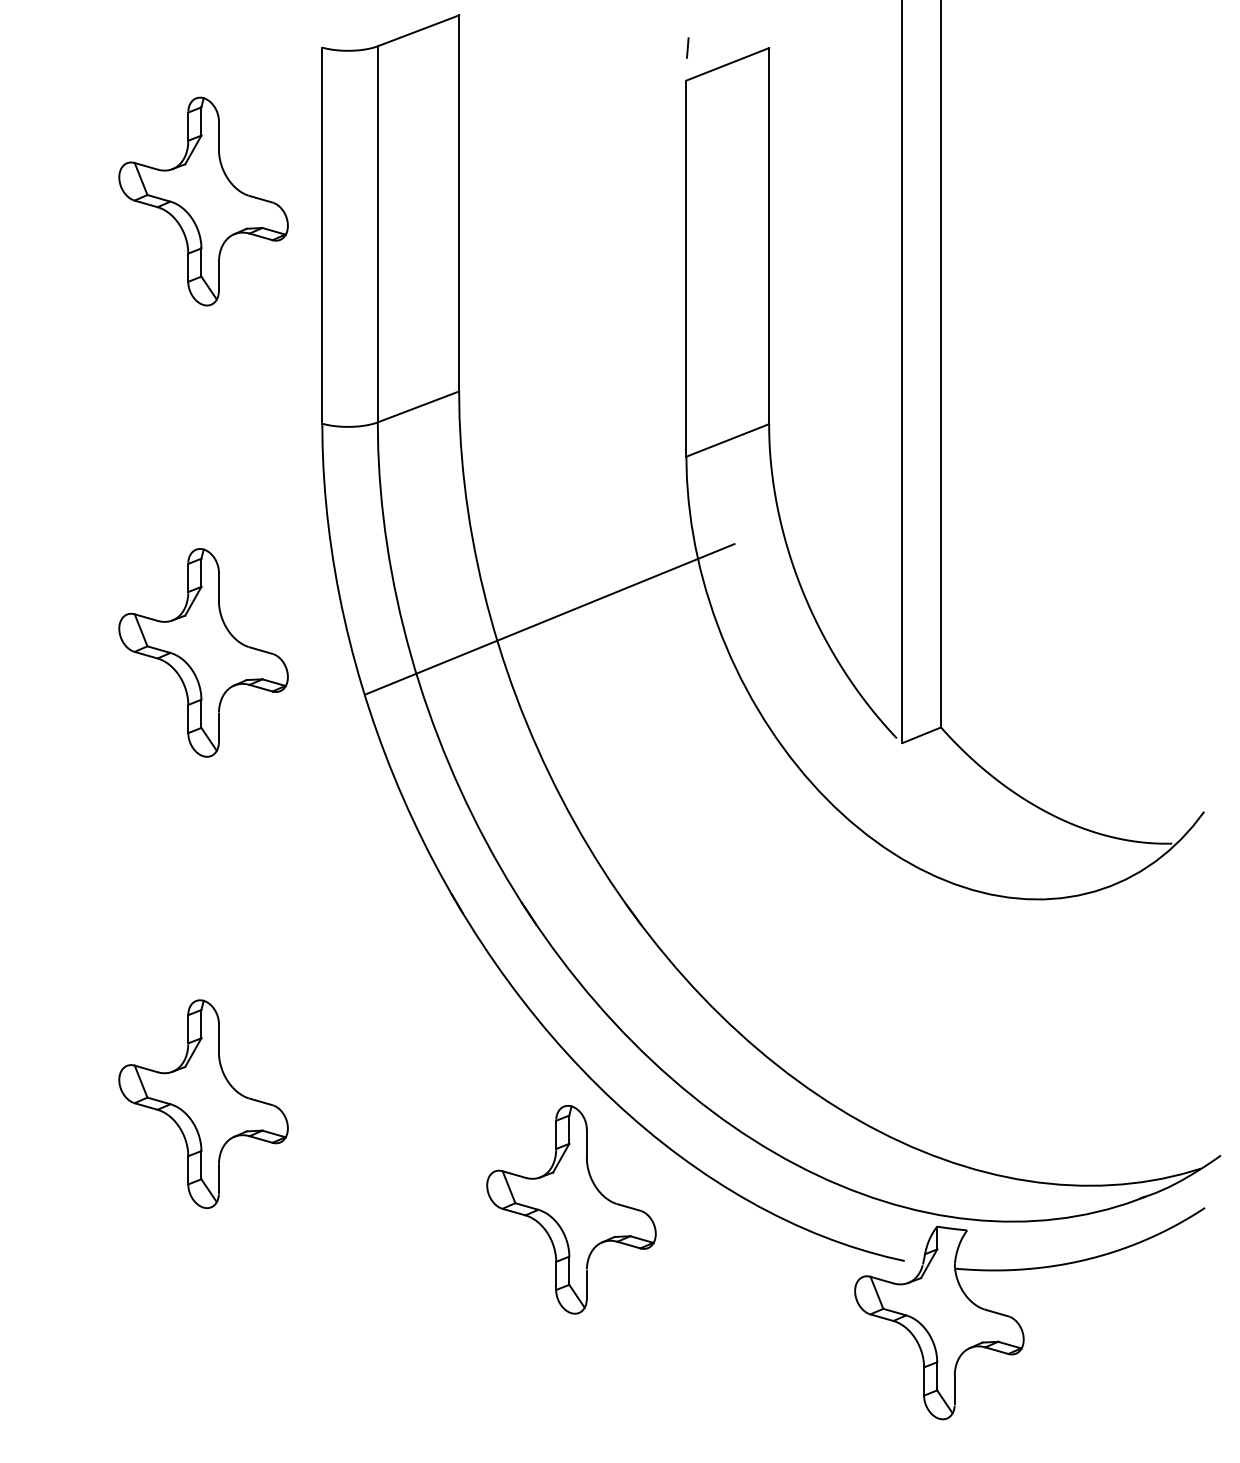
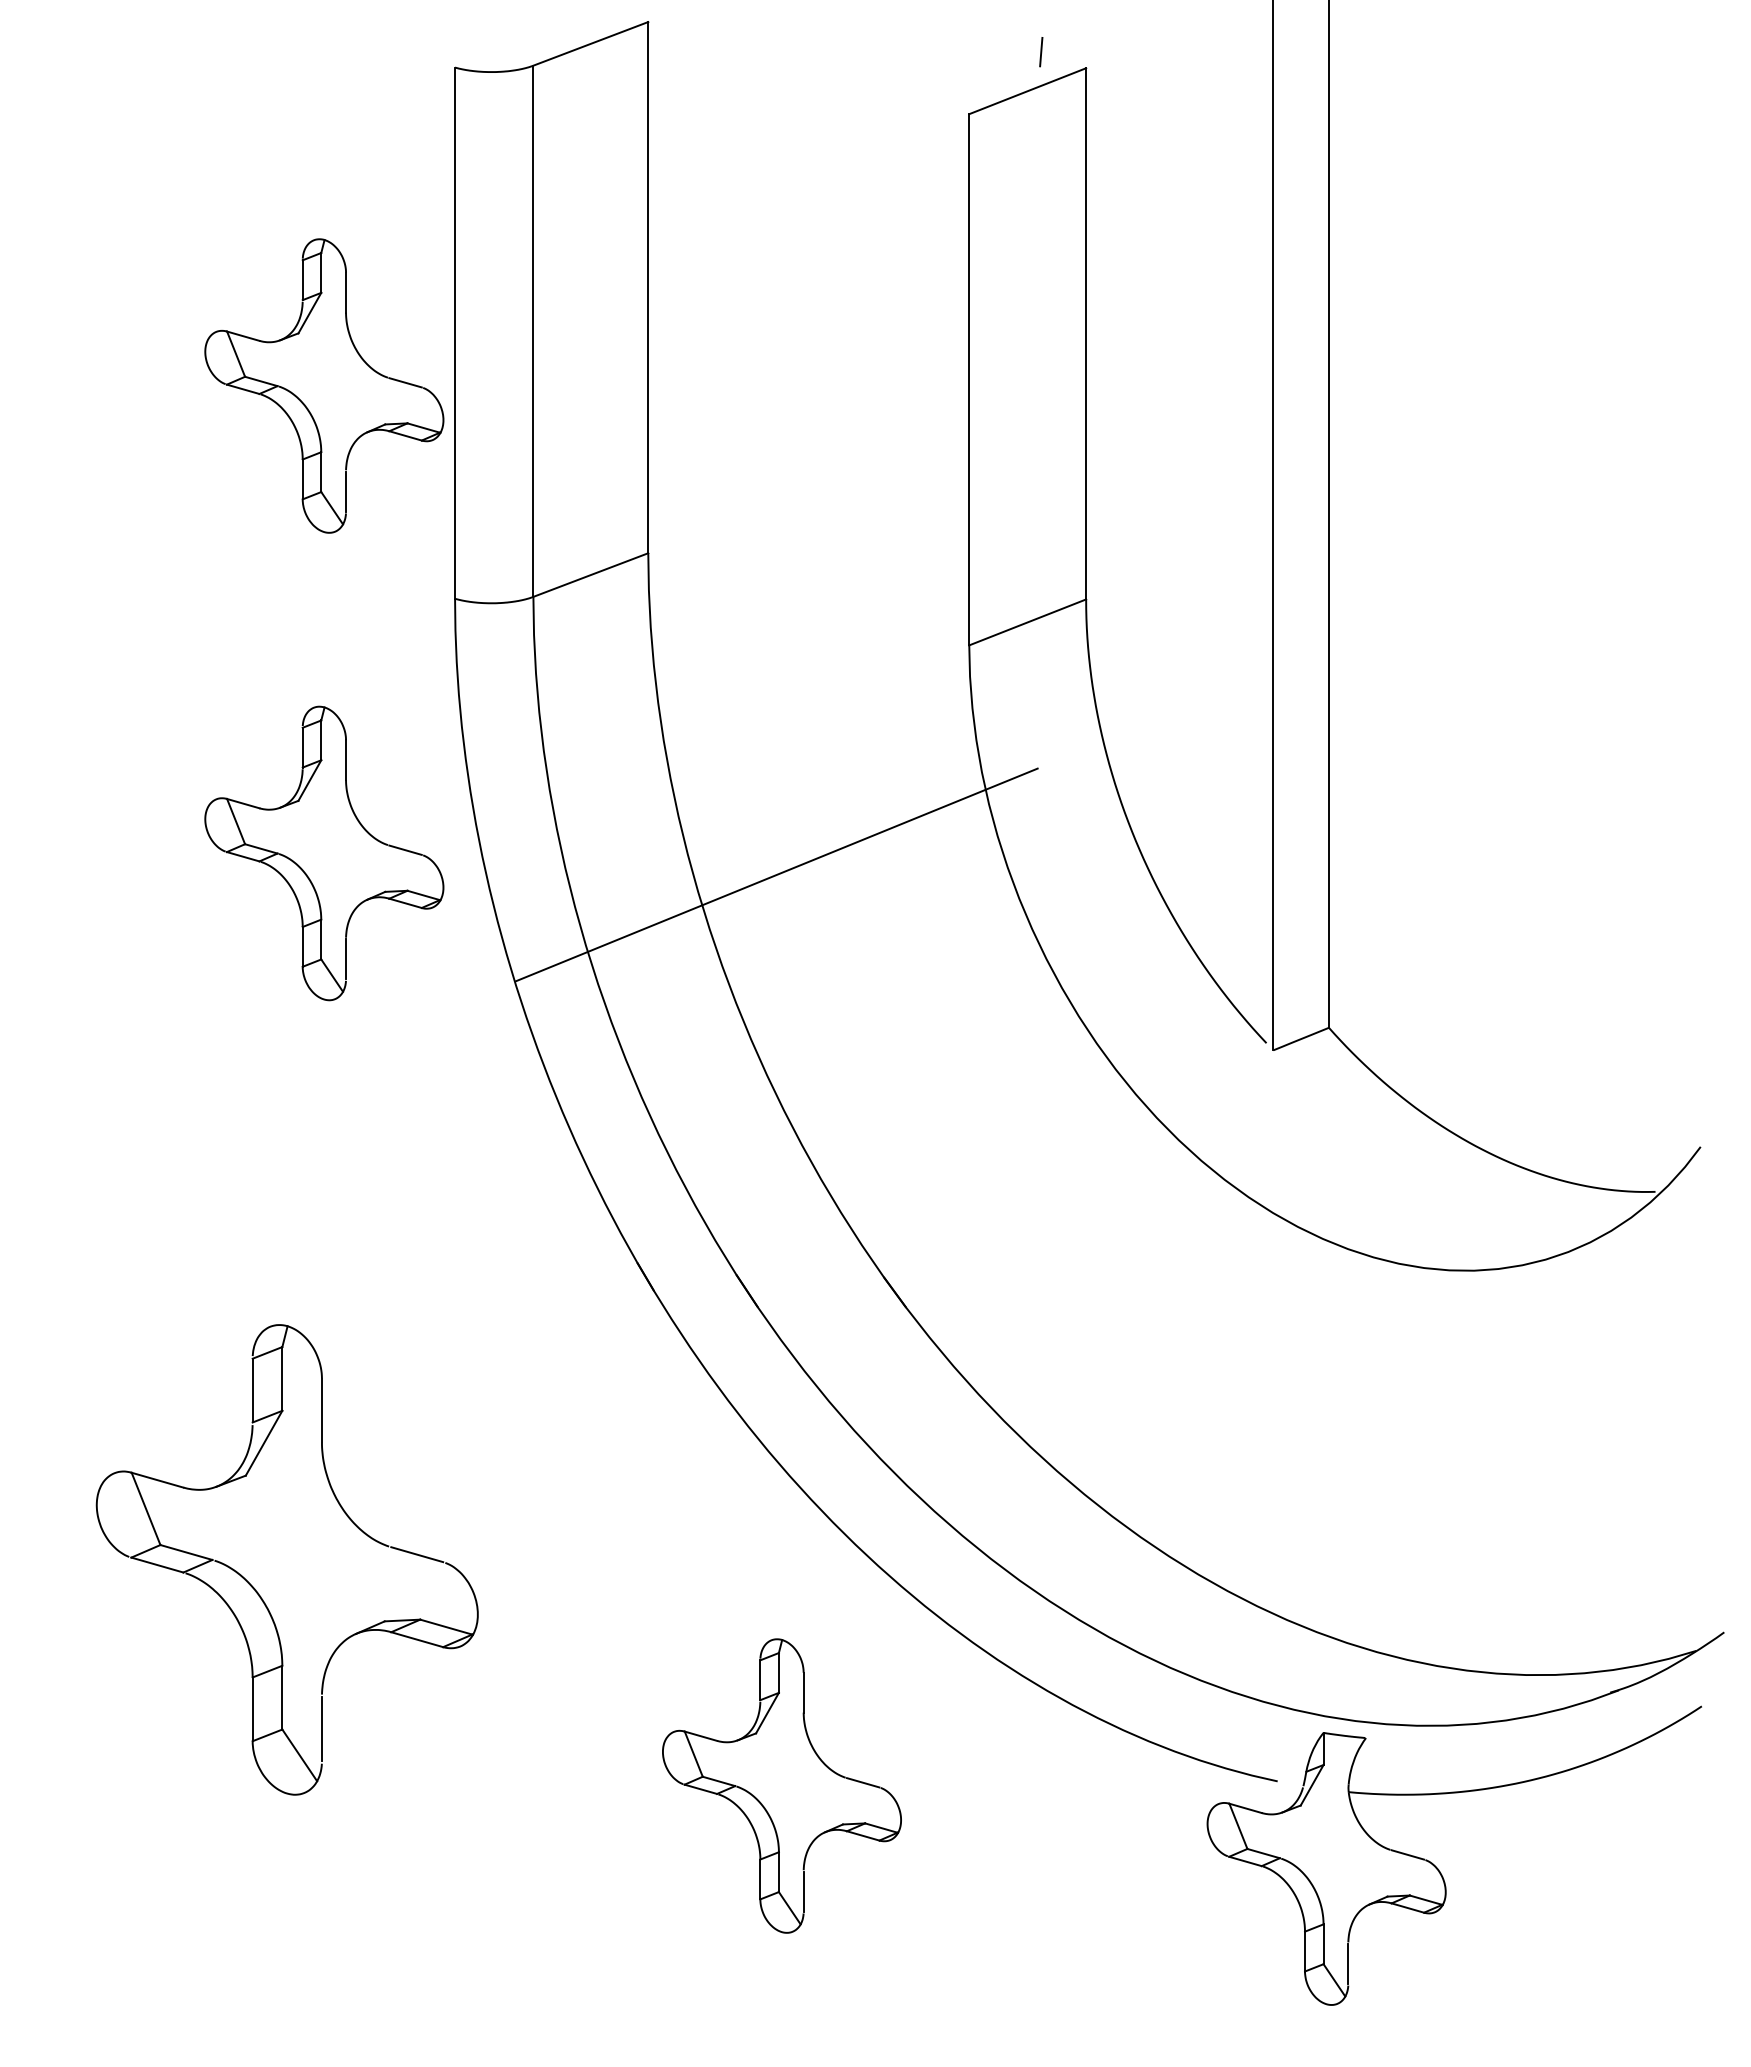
line: (687, 48) -> (1041, 52), moved
part: (203, 201) -> (324, 385), moved
part: (203, 652) -> (324, 853), moved
part: (203, 1103) -> (287, 1559), size x1.6
part: (571, 1209) -> (781, 1785), moved

